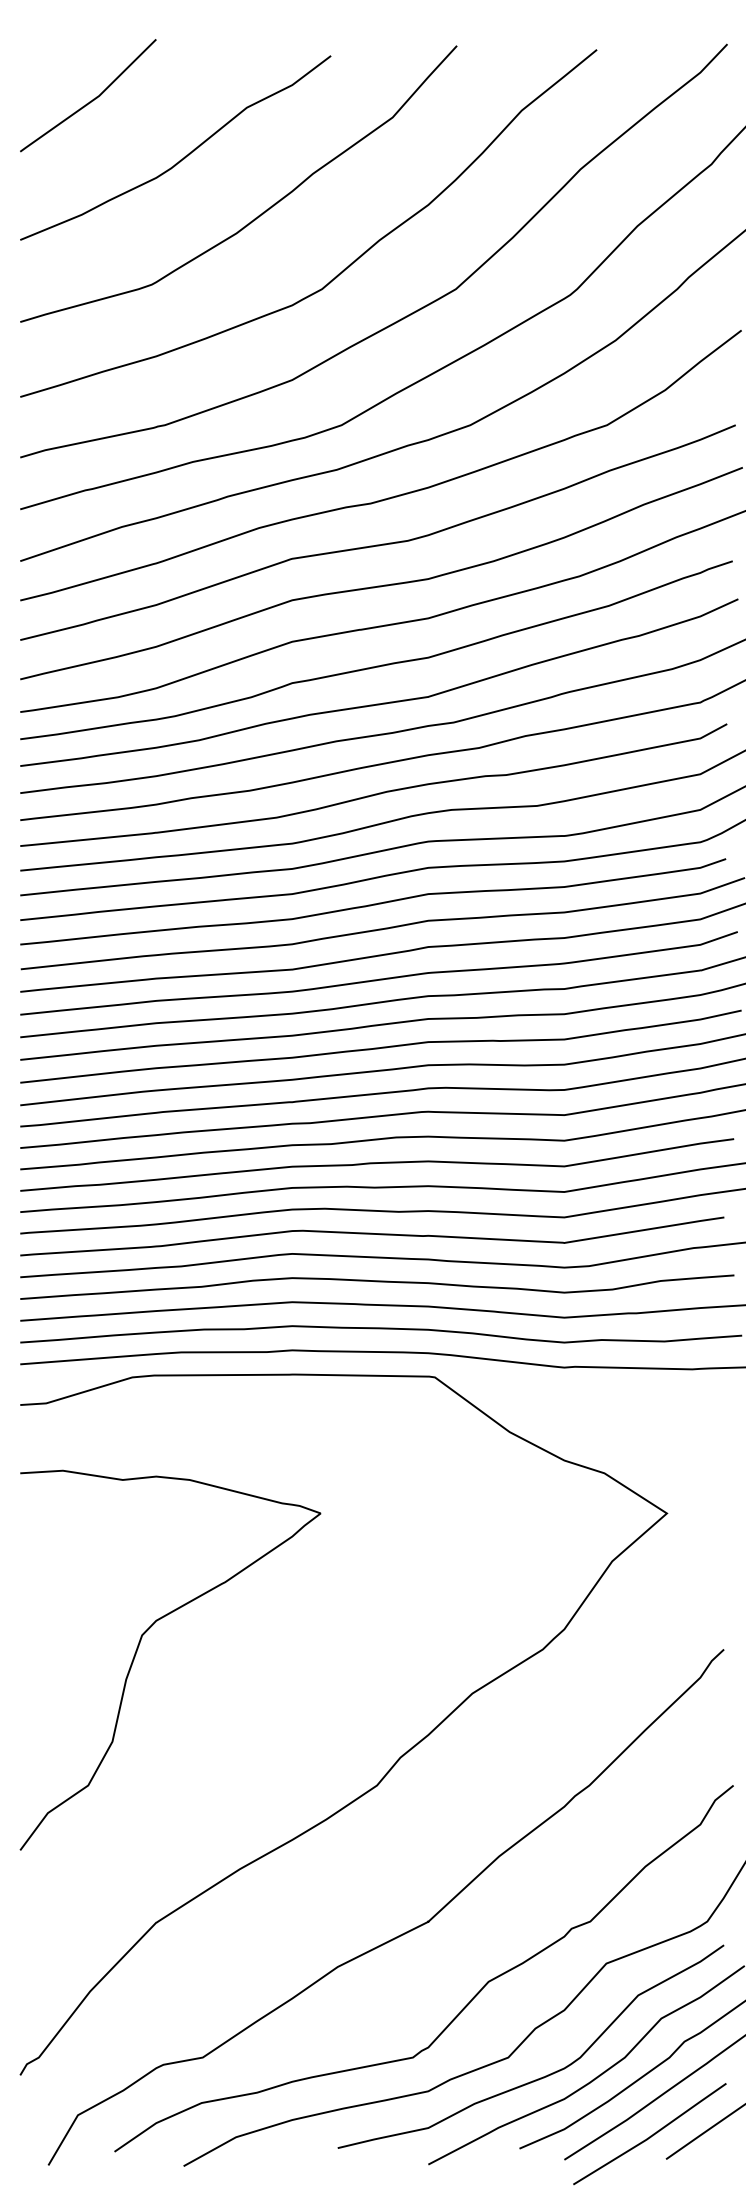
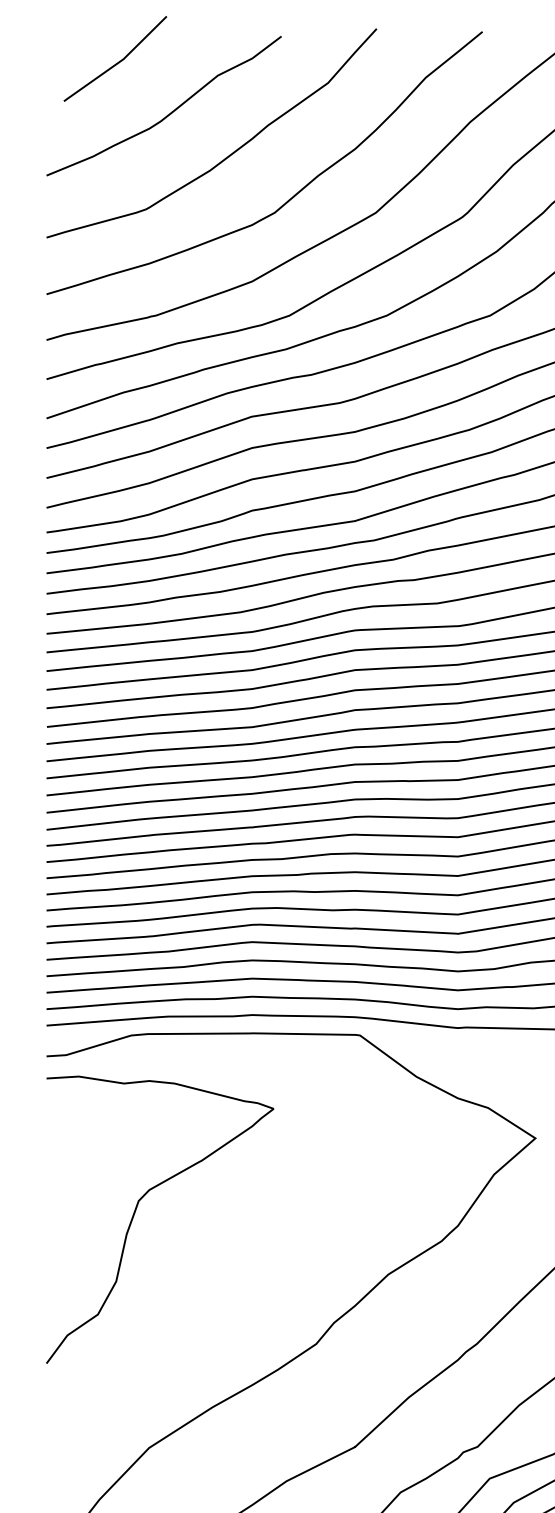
line: (90, 100) -> (117, 62), moved
curve: (138, 1649) -> (135, 1211), moved

